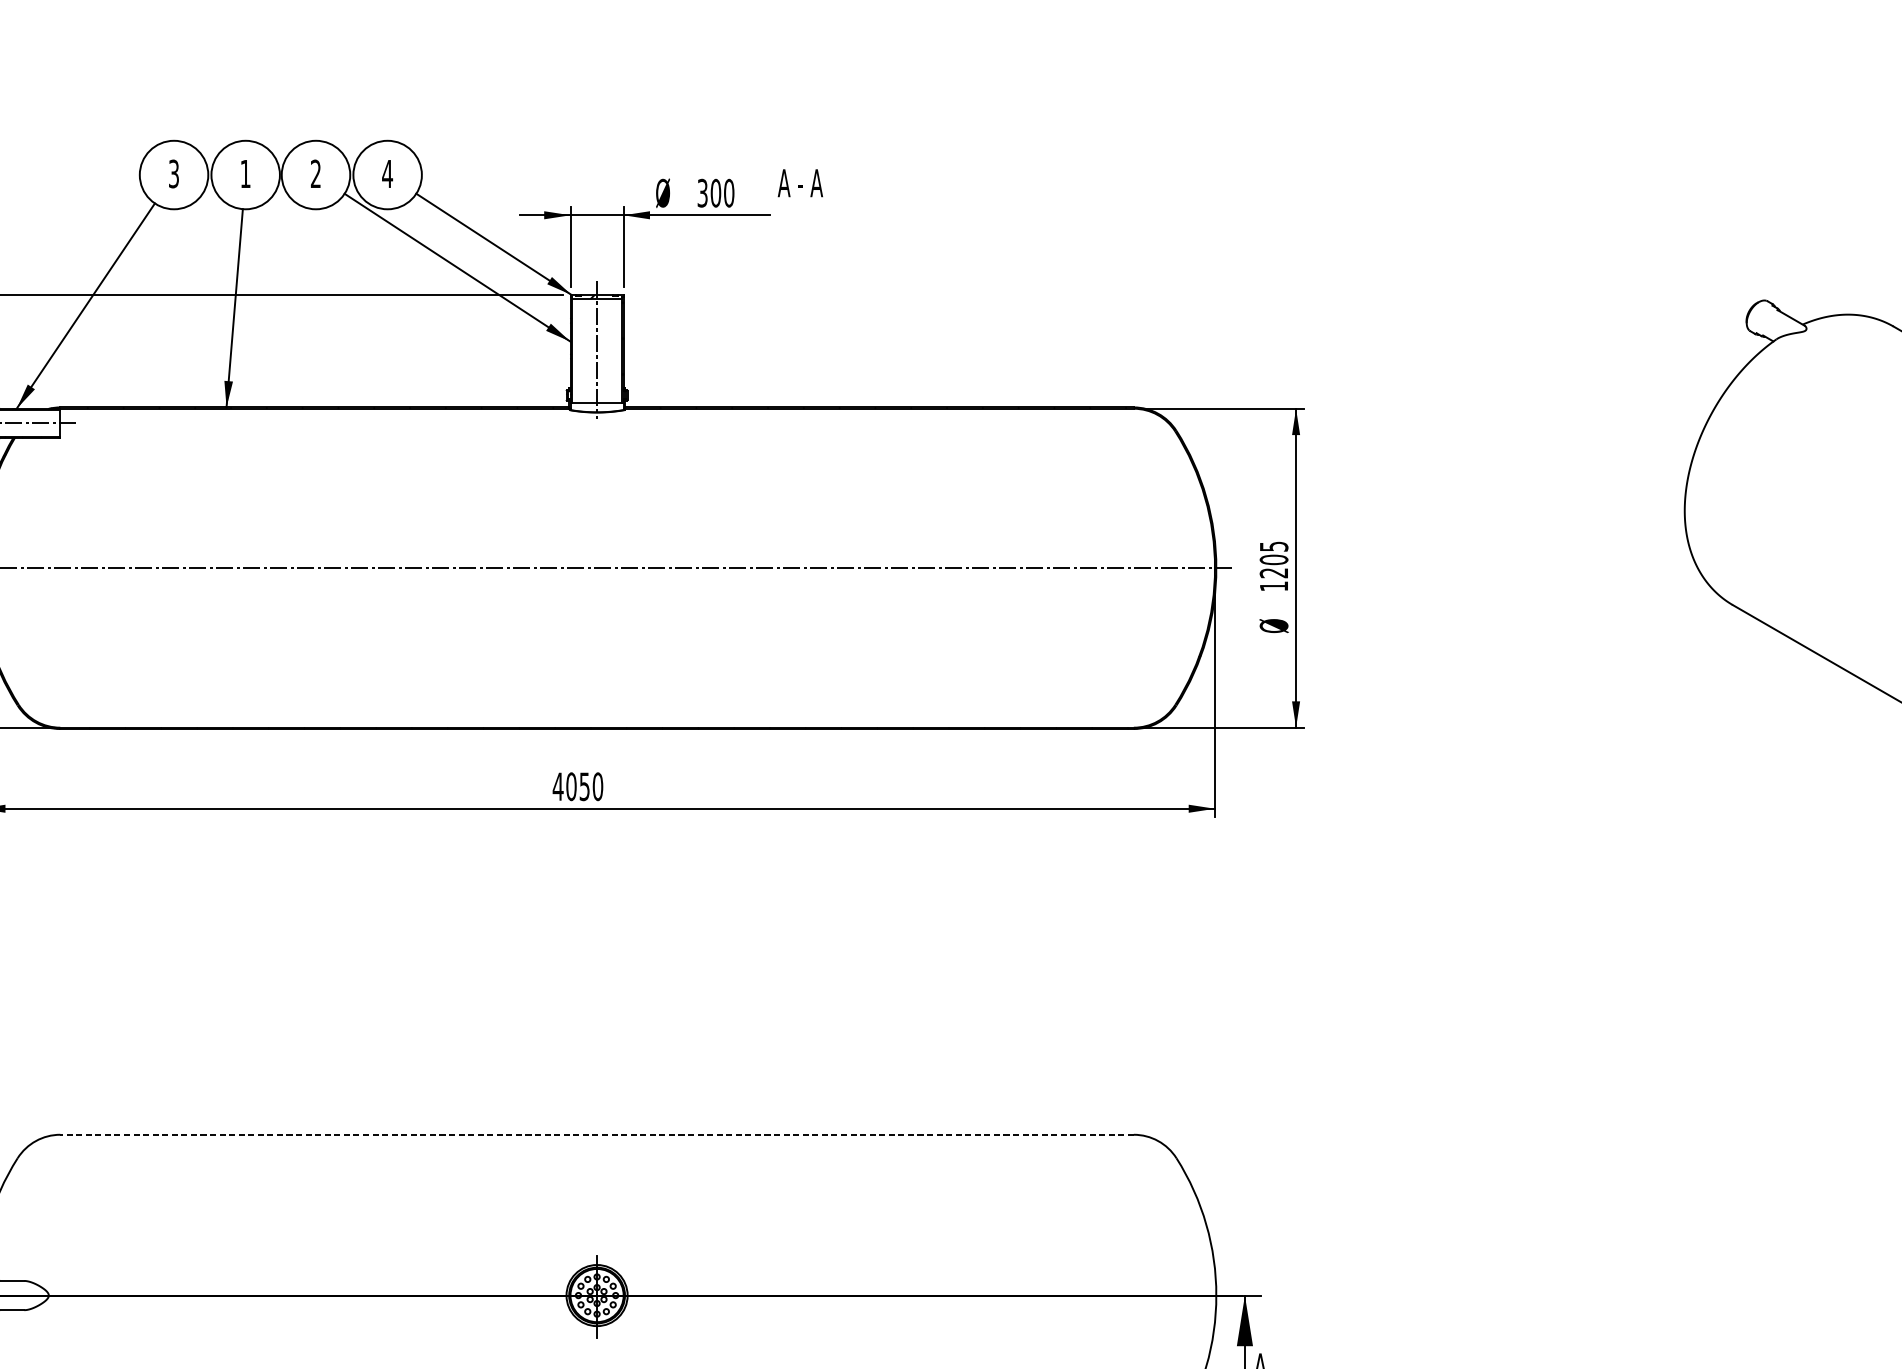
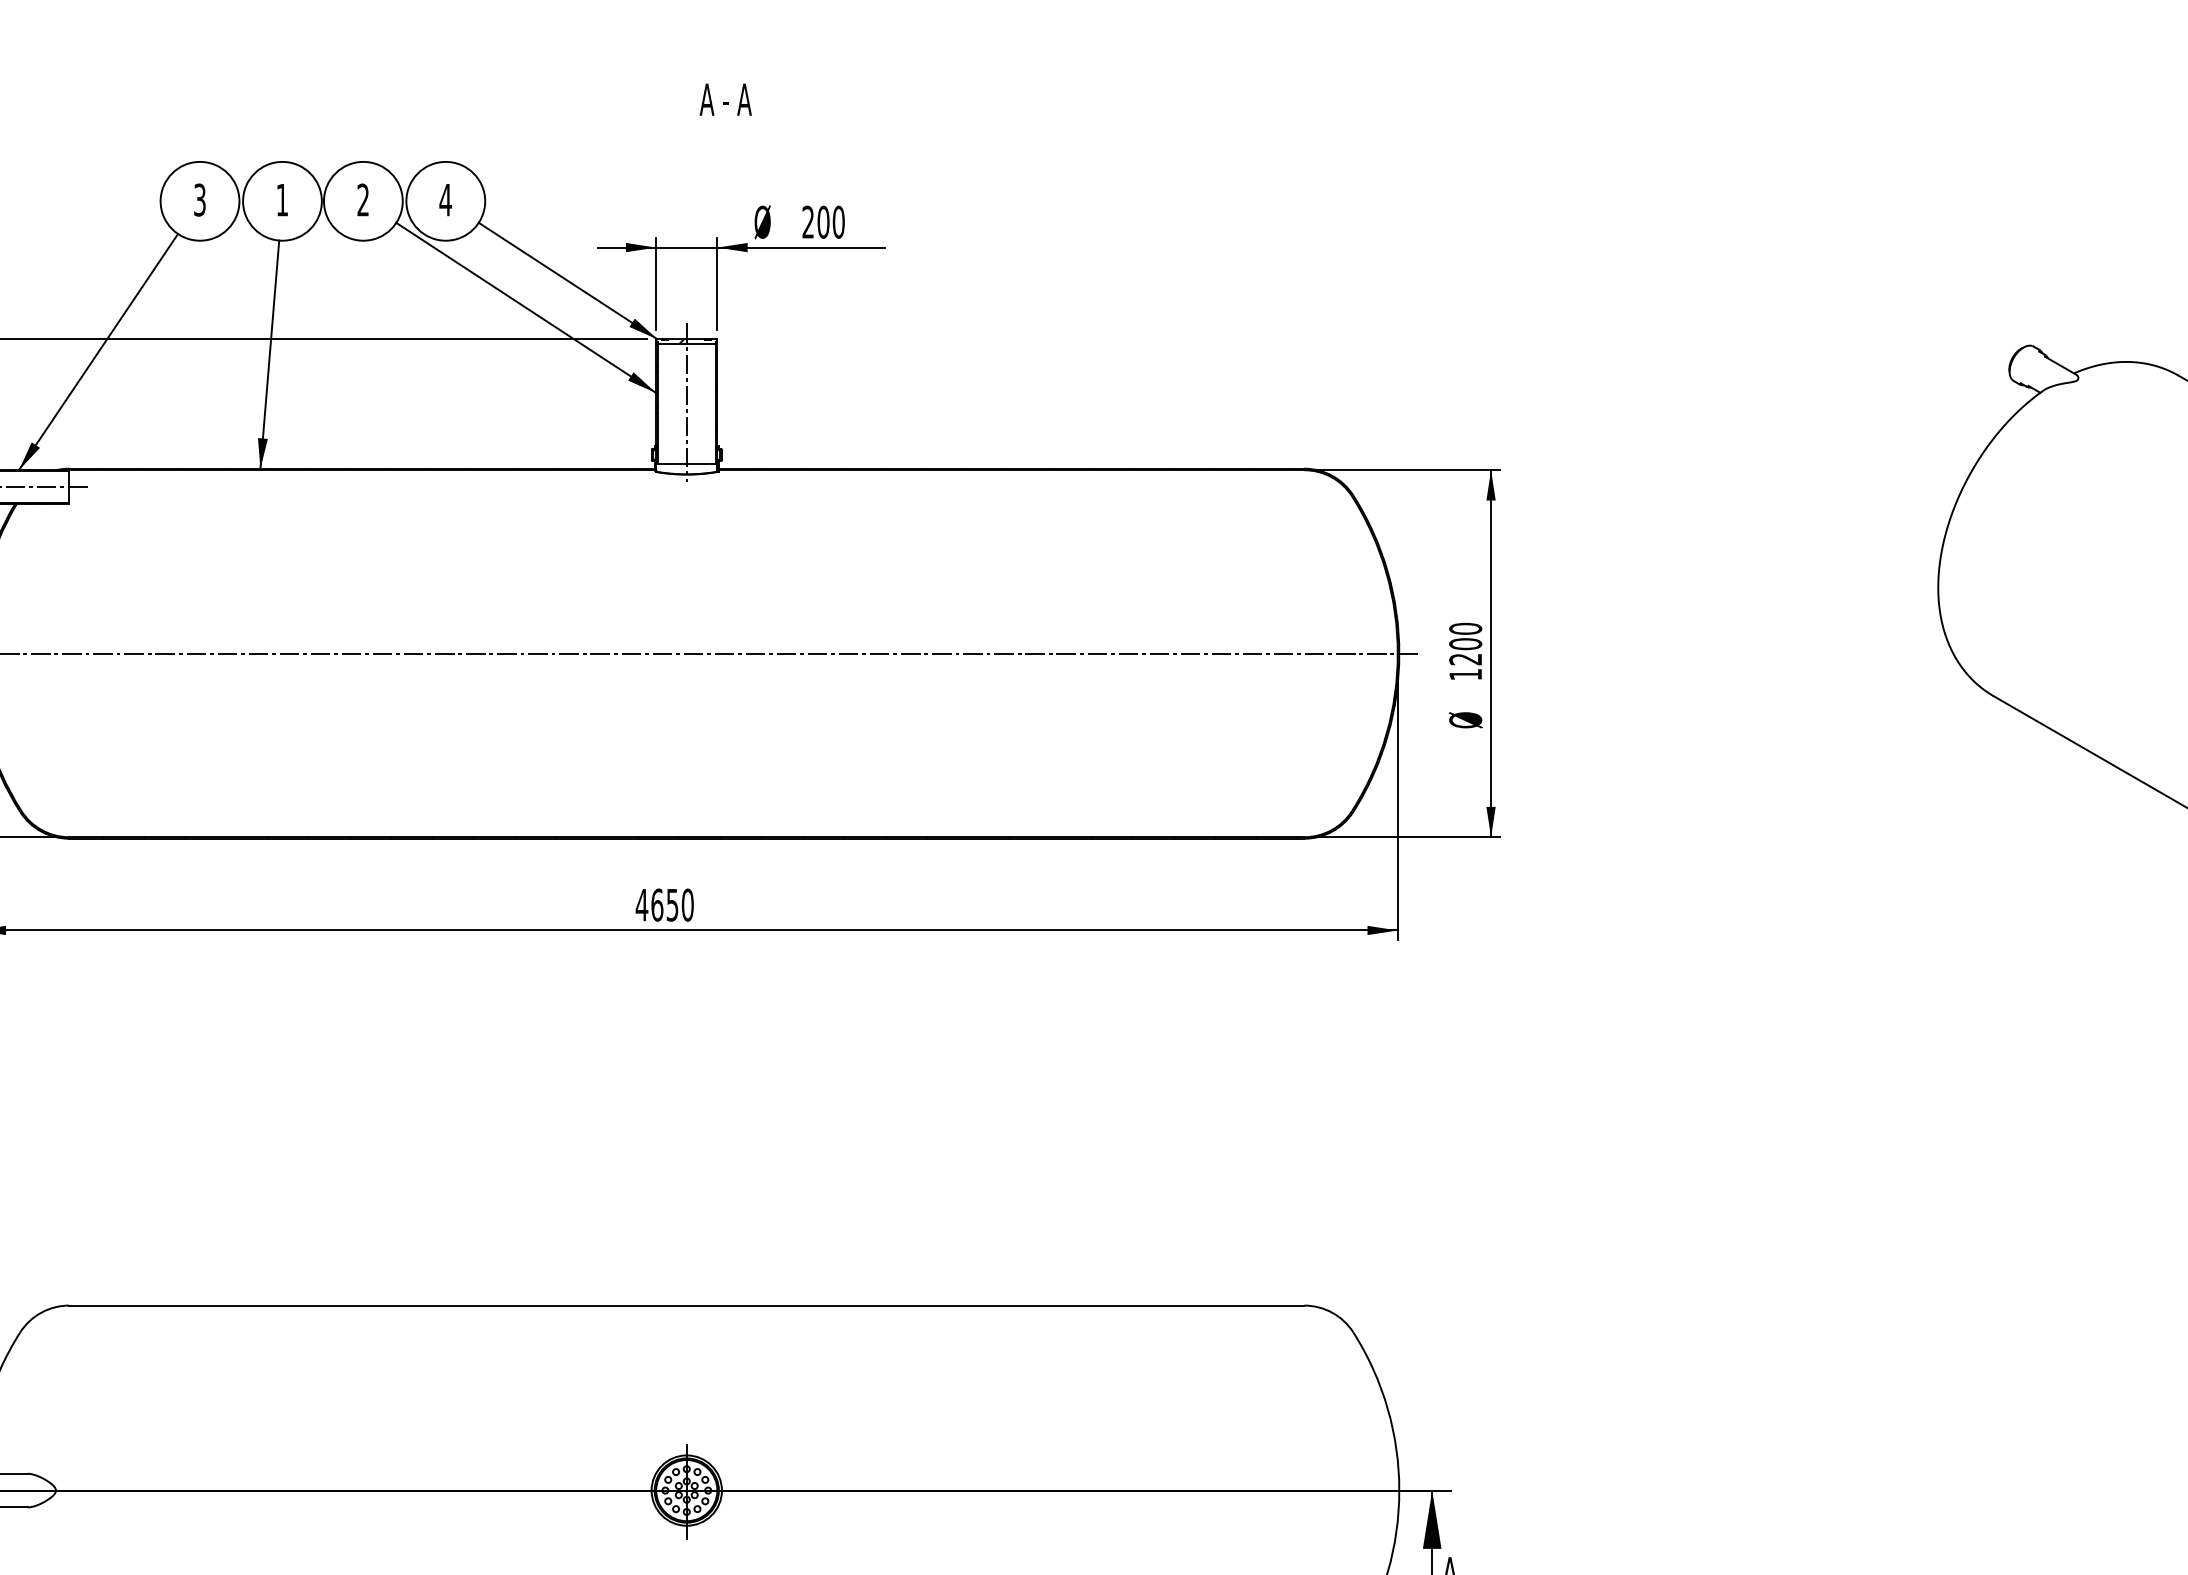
text: (800, 183) -> (725, 99), moved
text: (702, 193) -> (807, 222), 300 -> 200
text: (1273, 546) -> (1465, 628), 1205 -> 1200
text: (571, 786) -> (657, 904), 4050 -> 4650
line: (596, 1134) -> (686, 1305), dashed -> solid

